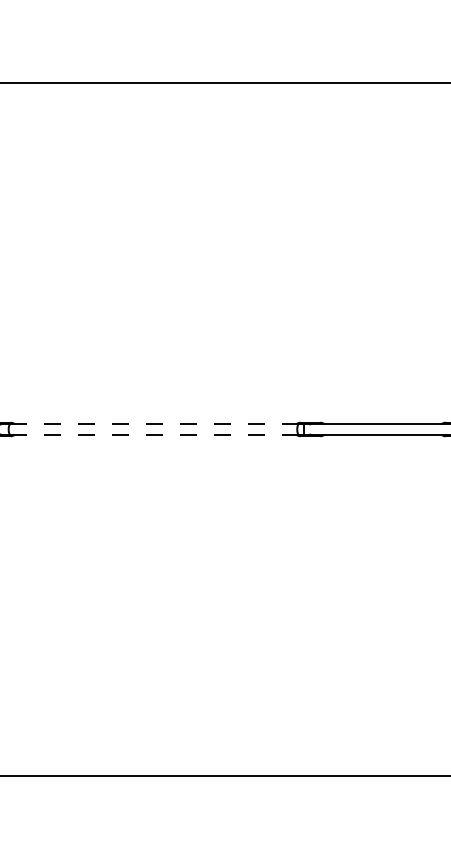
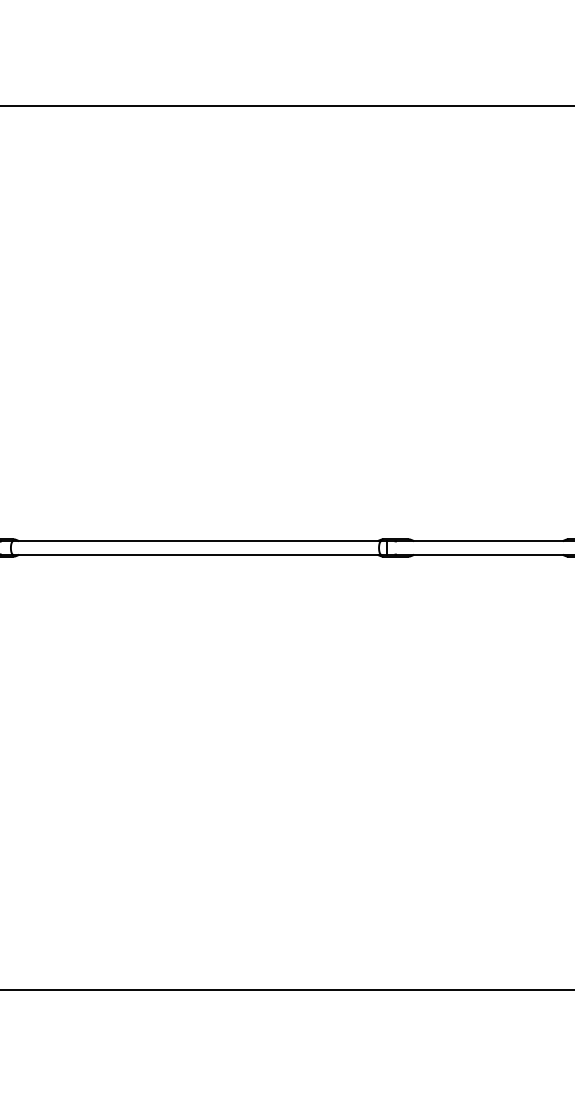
line: (154, 424) -> (196, 541), dashed -> solid
line: (154, 434) -> (197, 554), dashed -> solid

